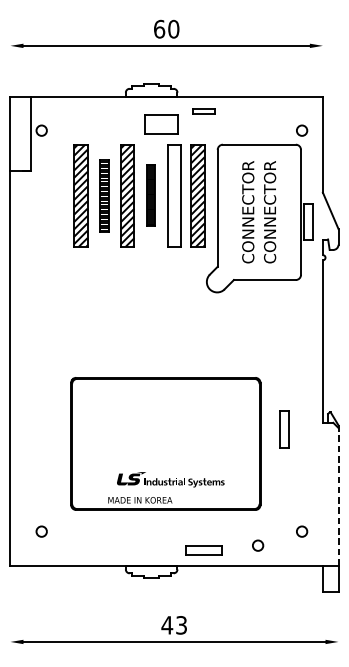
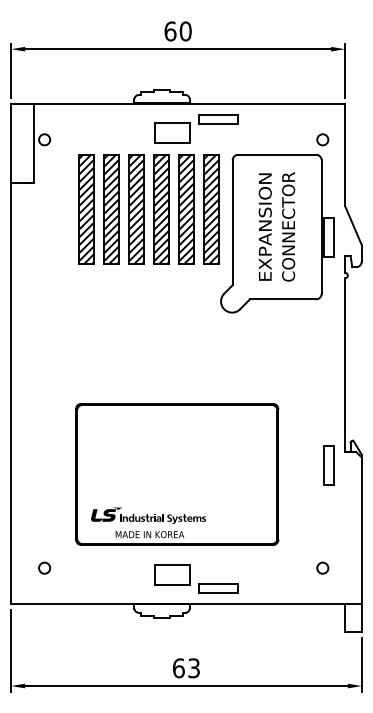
line: (10, 65) -> (11, 70), added
line: (323, 65) -> (345, 70), added
part: (204, 111) -> (218, 119), size x1.67
hatch: (174, 194) -> (186, 208), added
part: (104, 195) -> (111, 209), size x1.43
part: (151, 195) -> (161, 209), size x1.67
text: (247, 211) -> (264, 226), CONNECTOR -> EXPANSION
part: (284, 429) -> (328, 465), moved
part: (170, 479) -> (148, 515), moved
line: (338, 495) -> (361, 529), dashed -> solid
part: (161, 537) -> (172, 574), added
circle: (257, 545) -> (275, 582), removed
line: (10, 608) -> (11, 650), added
line: (338, 621) -> (361, 664), added
text: (167, 625) -> (178, 668), 43 -> 63

